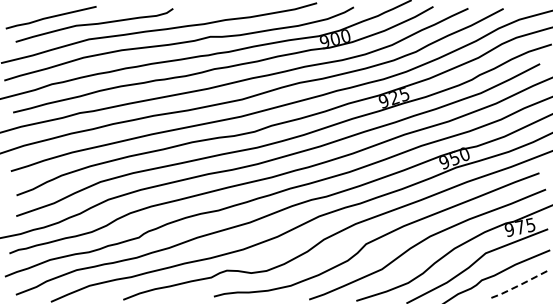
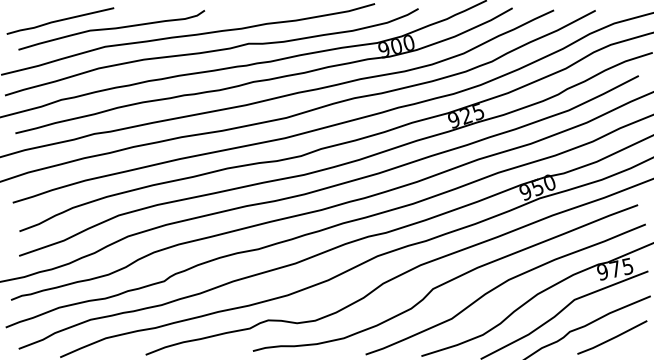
line: (517, 286) -> (612, 339), dashed -> solid

